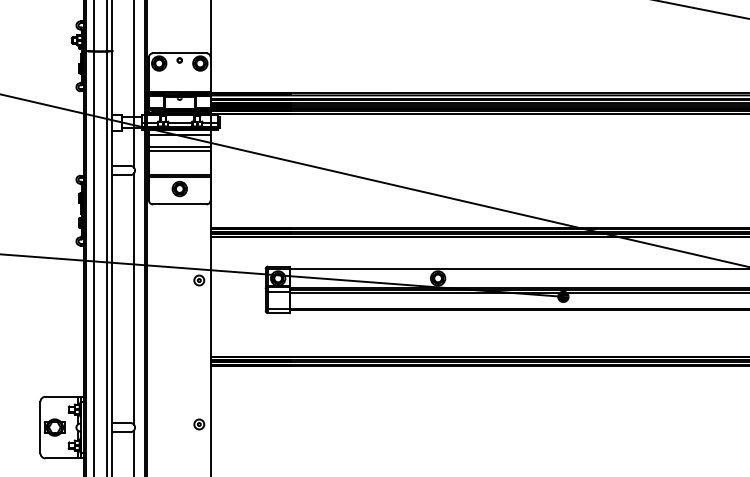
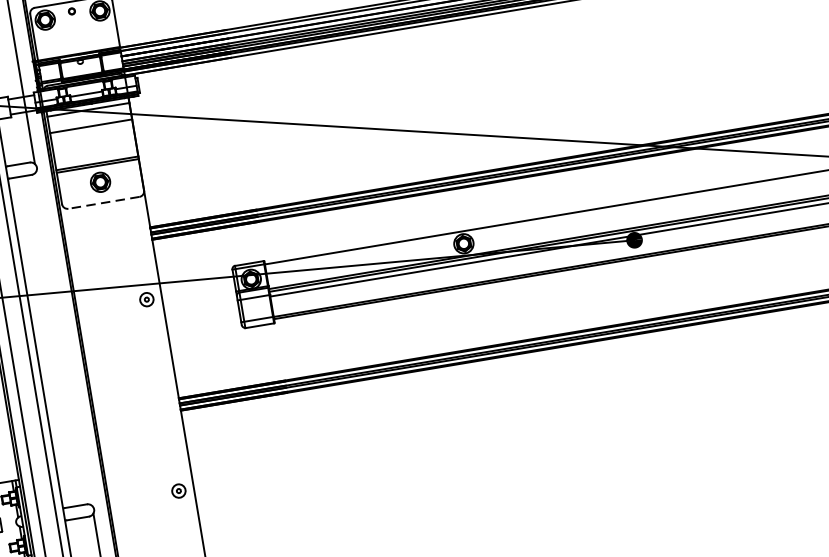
line: (179, 150) -> (91, 131), removed
line: (179, 204) -> (103, 202), solid -> dashed
line: (134, 298) -> (64, 337), removed

